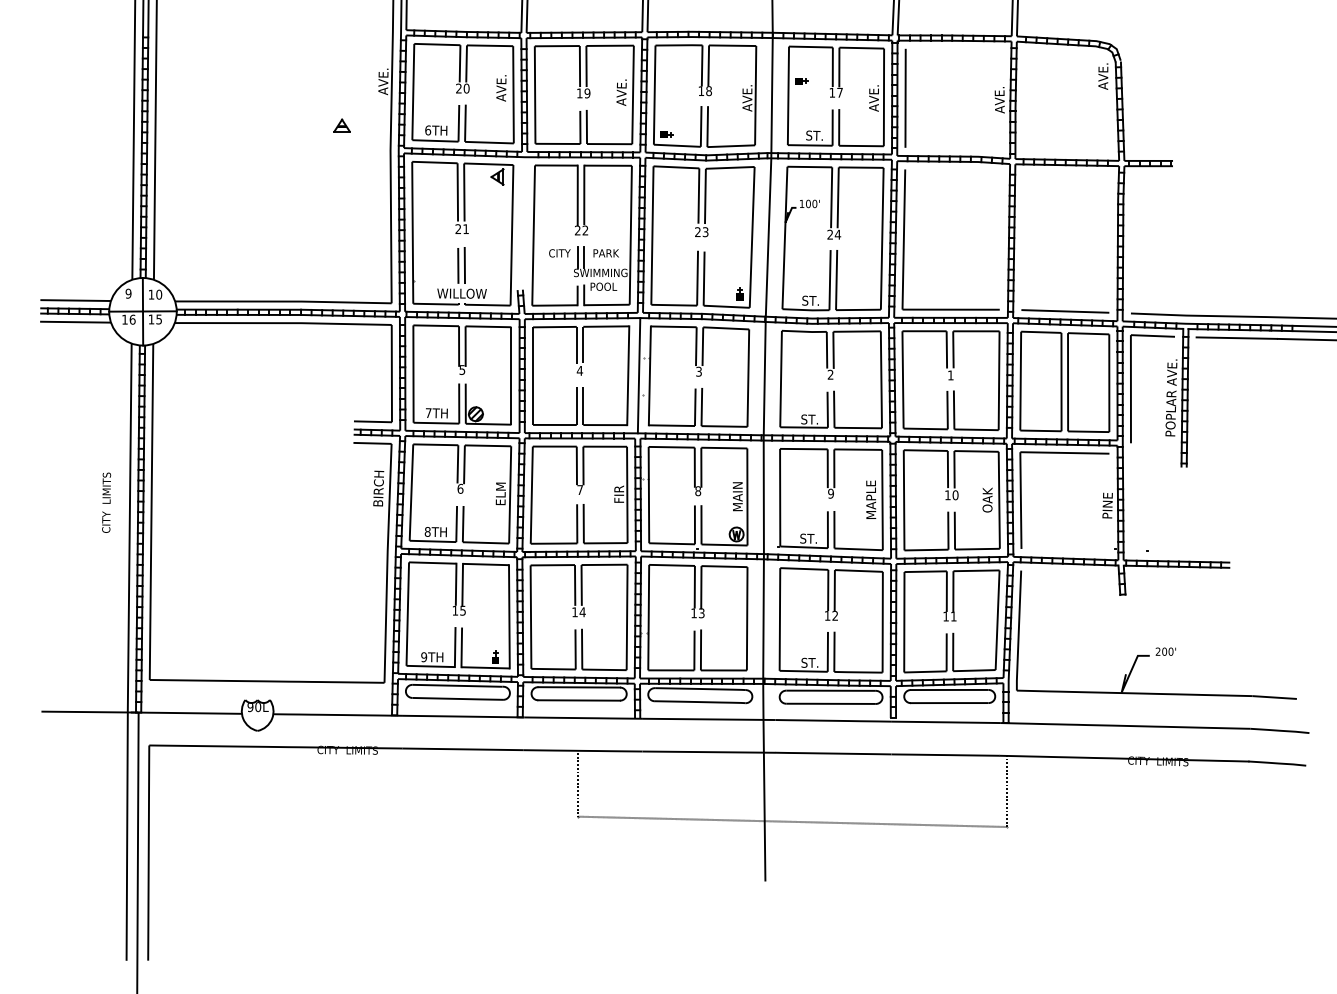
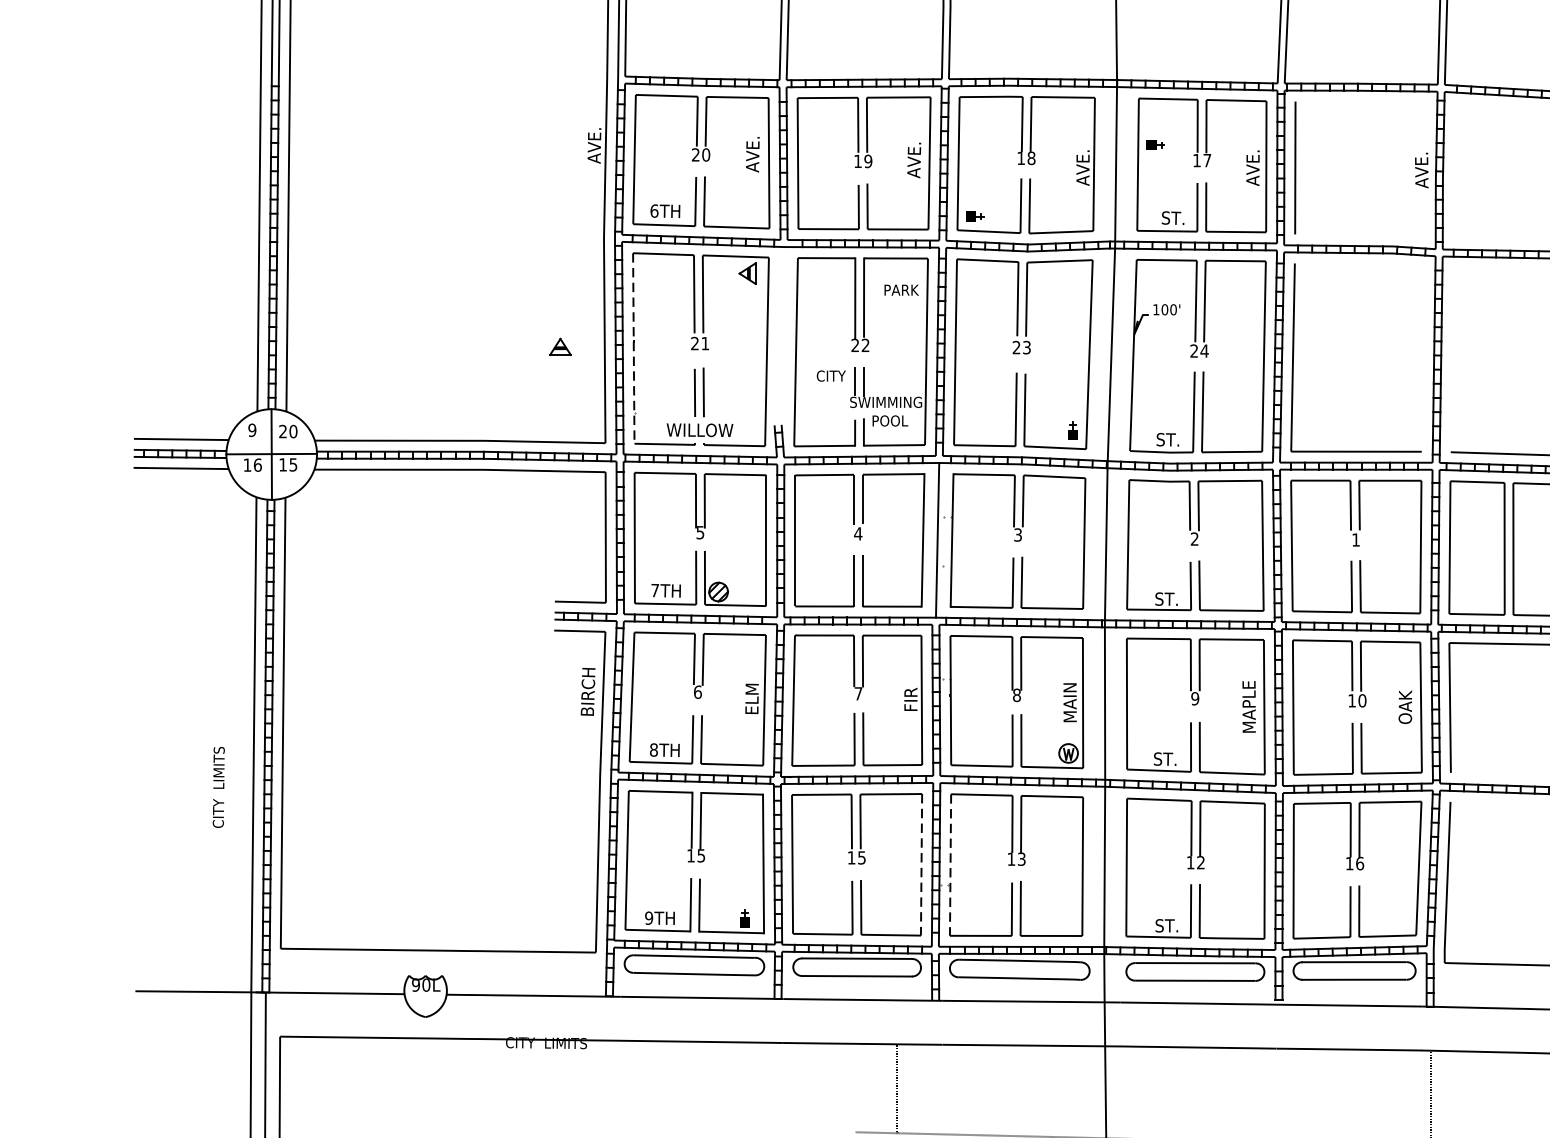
part: (341, 125) -> (559, 346), moved
line: (412, 232) -> (633, 348), solid -> dashed
text: (605, 253) -> (900, 290), moved
text: (150, 294) -> (281, 431), 10 -> 20
text: (106, 502) -> (218, 787), moved
text: (582, 612) -> (861, 858), 14 -> 15
text: (953, 616) -> (1359, 863), 11 -> 16
line: (627, 617) -> (922, 864), solid -> dashed
line: (648, 617) -> (950, 864), solid -> dashed
line: (577, 783) -> (896, 1087), moved

